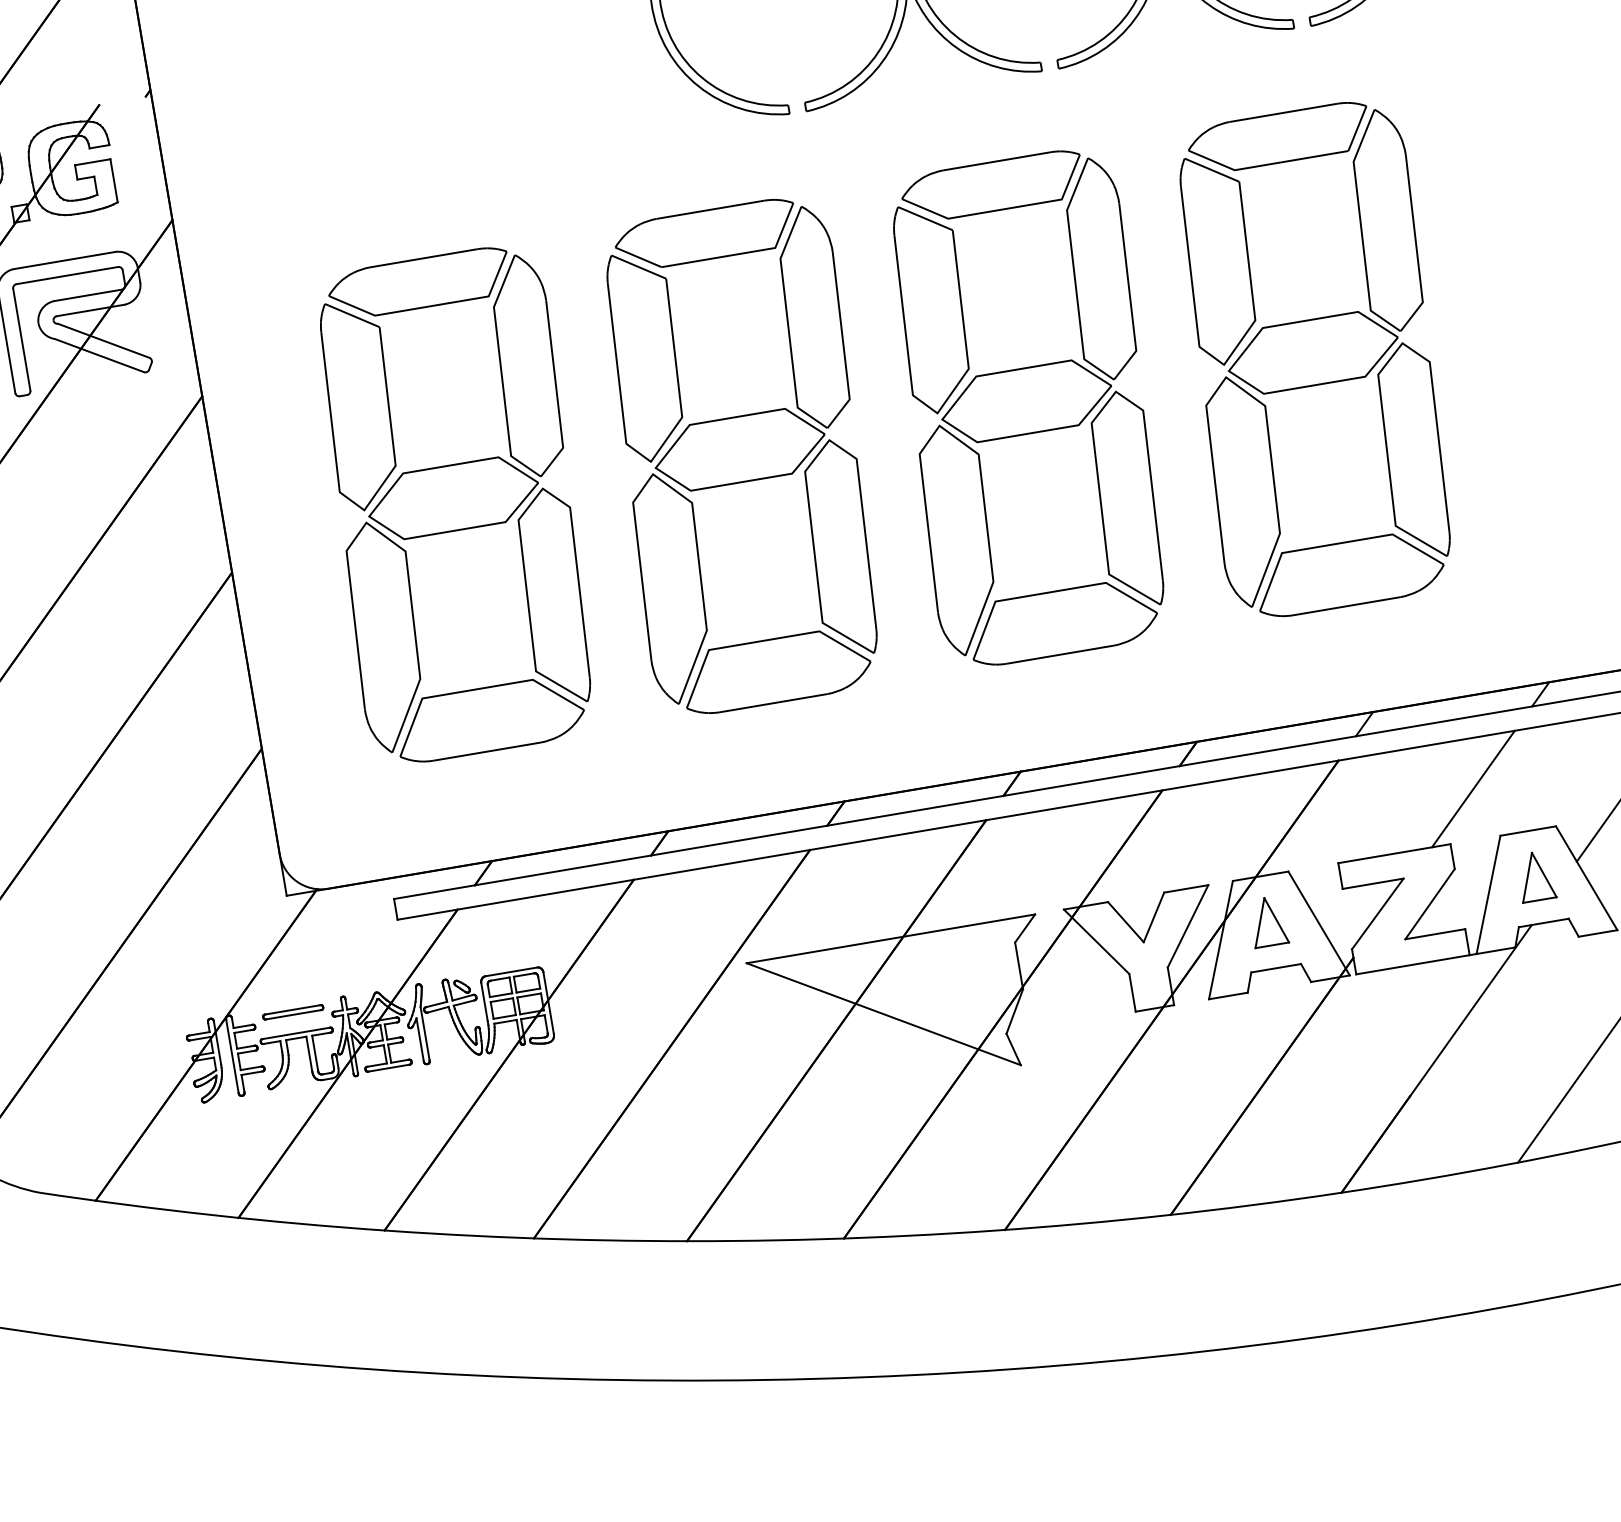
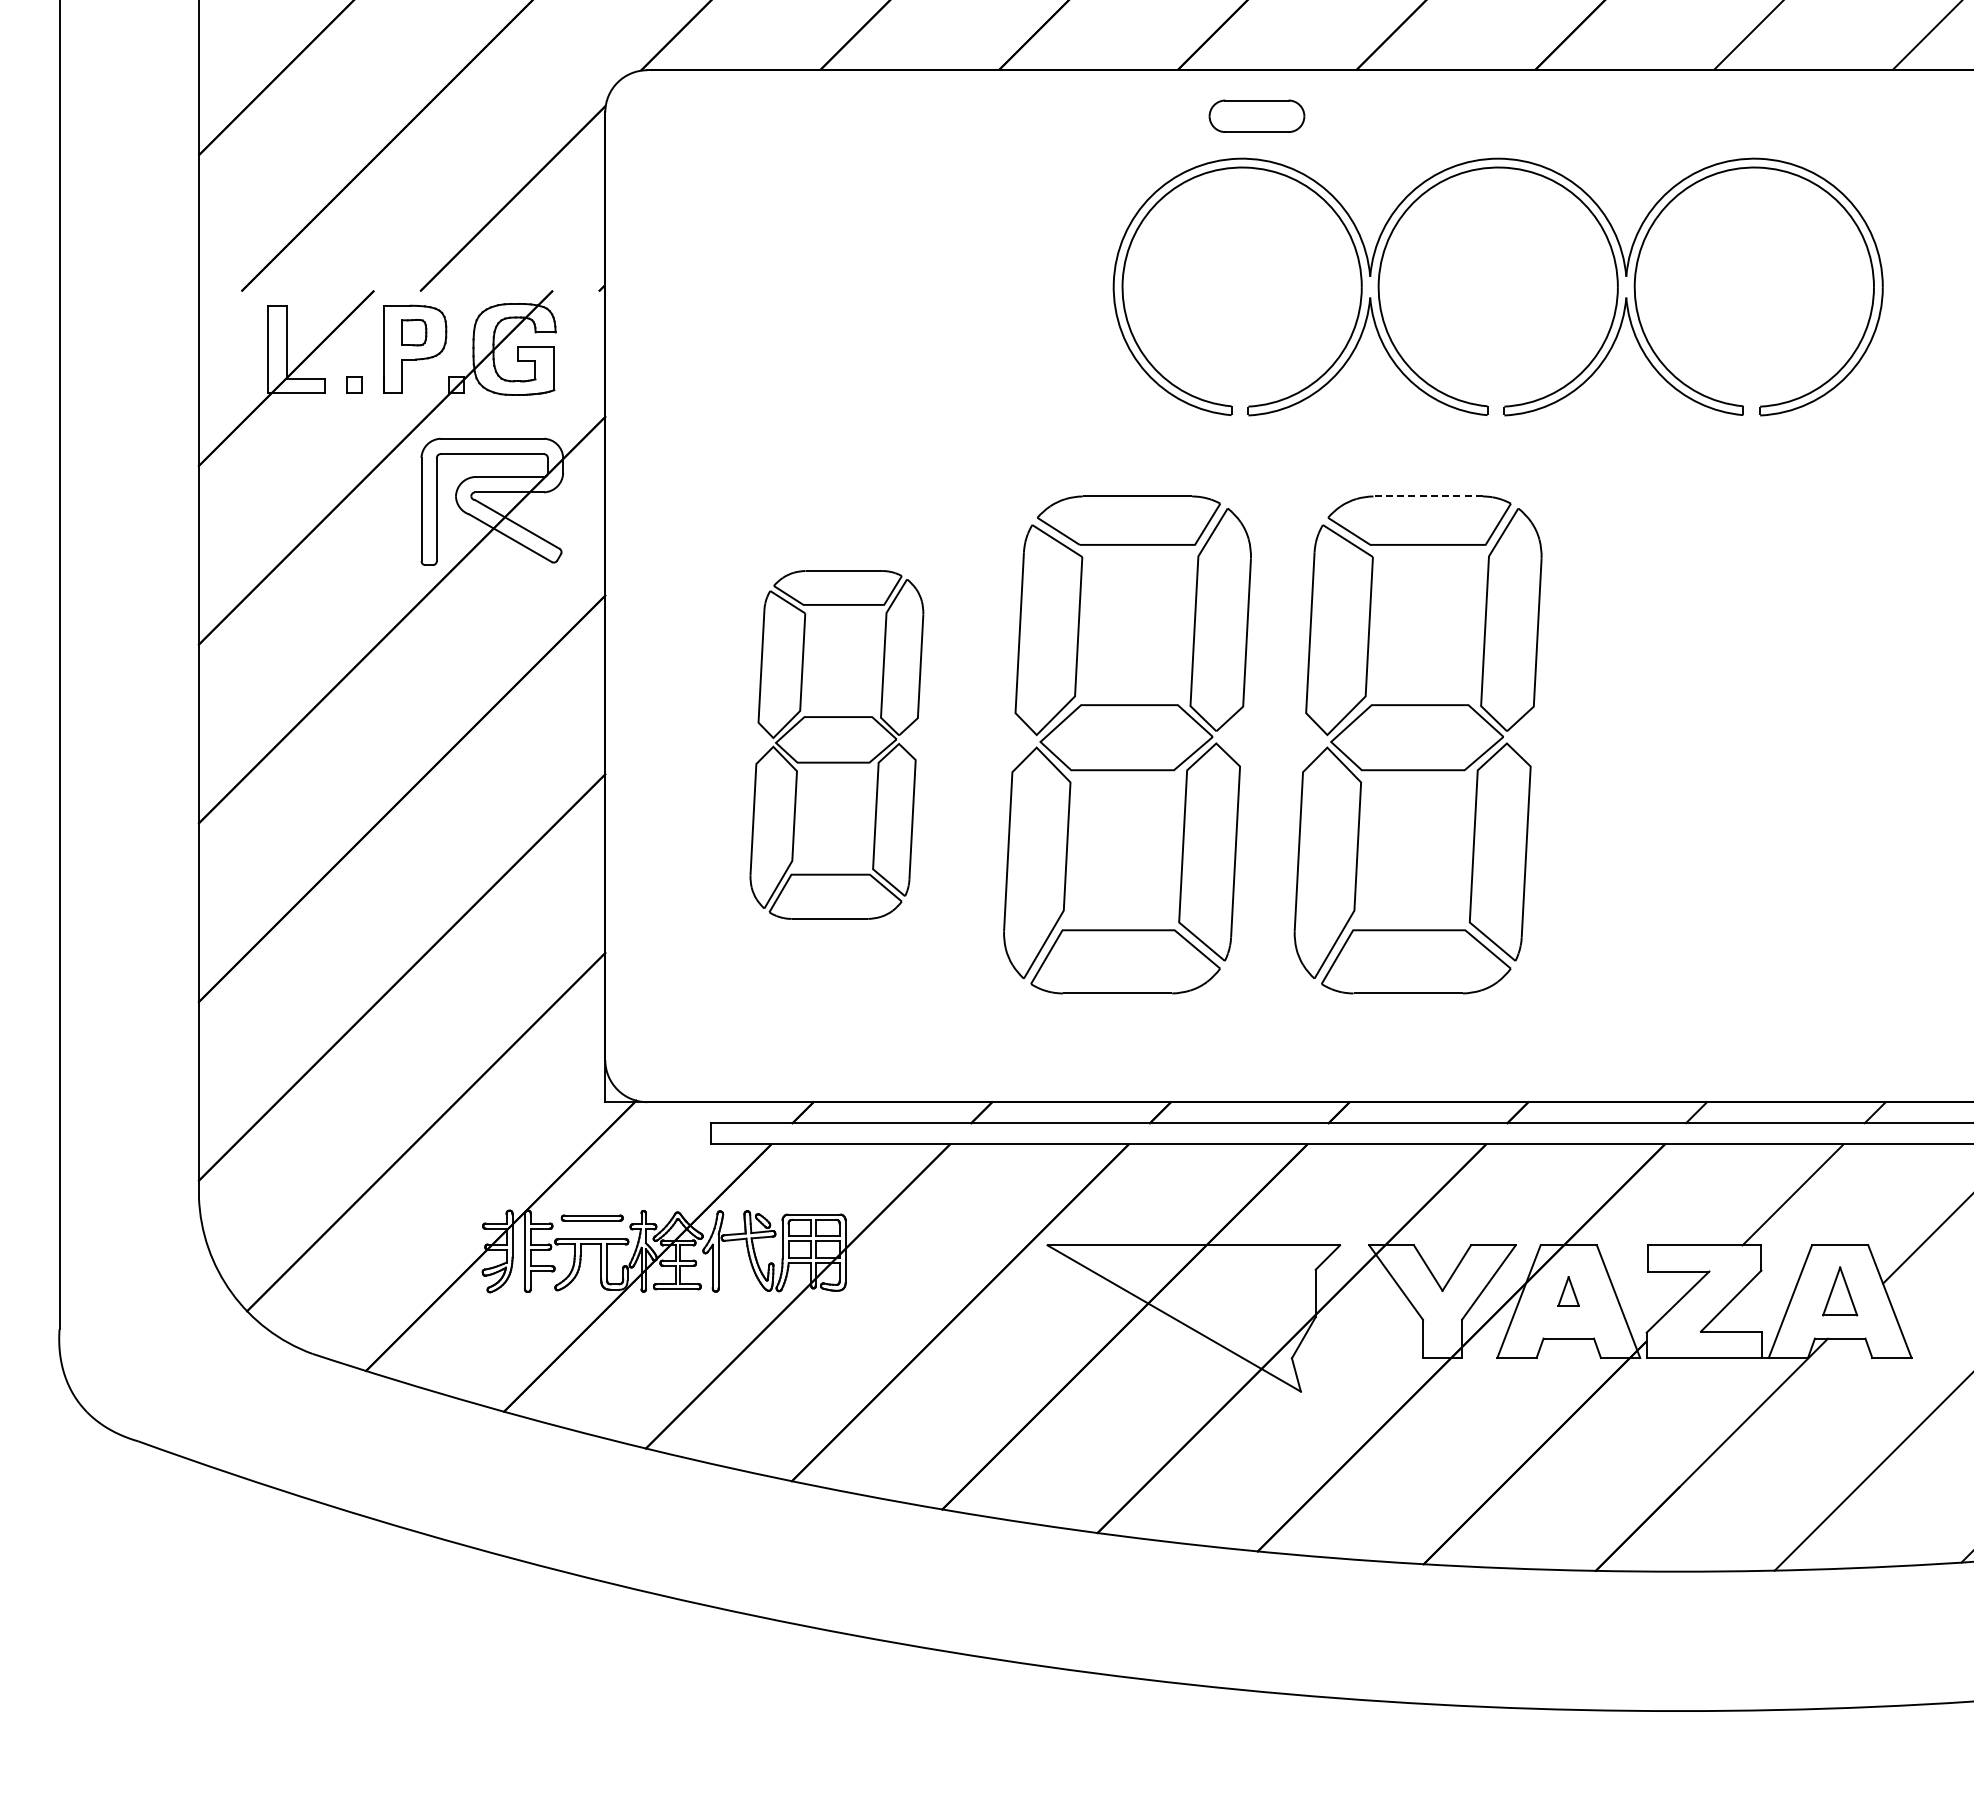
line: (997, 161) -> (1428, 496), solid -> dashed
part: (1314, 359) -> (1708, 744), removed
part: (455, 504) -> (836, 744), size x0.7
part: (1268, 921) -> (1568, 1291), size x0.6

